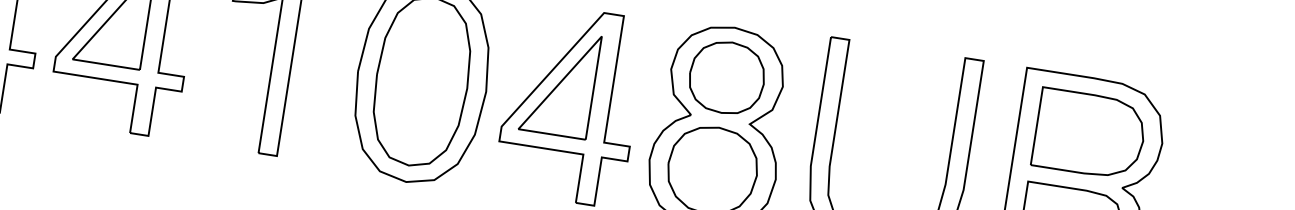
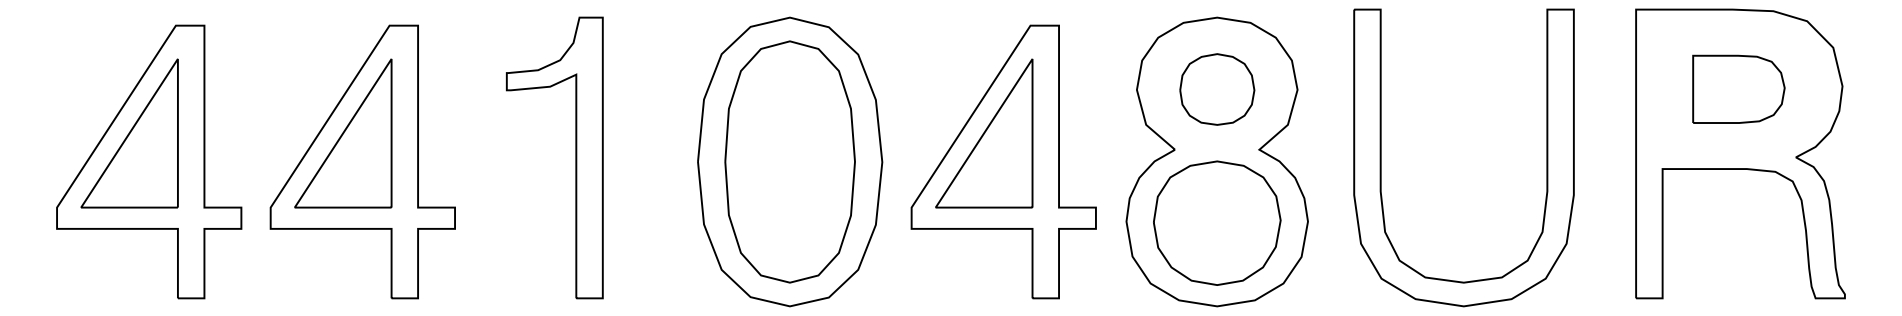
part: (727, 77) -> (1217, 89), size x0.7
part: (1089, 134) -> (1738, 89), size x0.6

